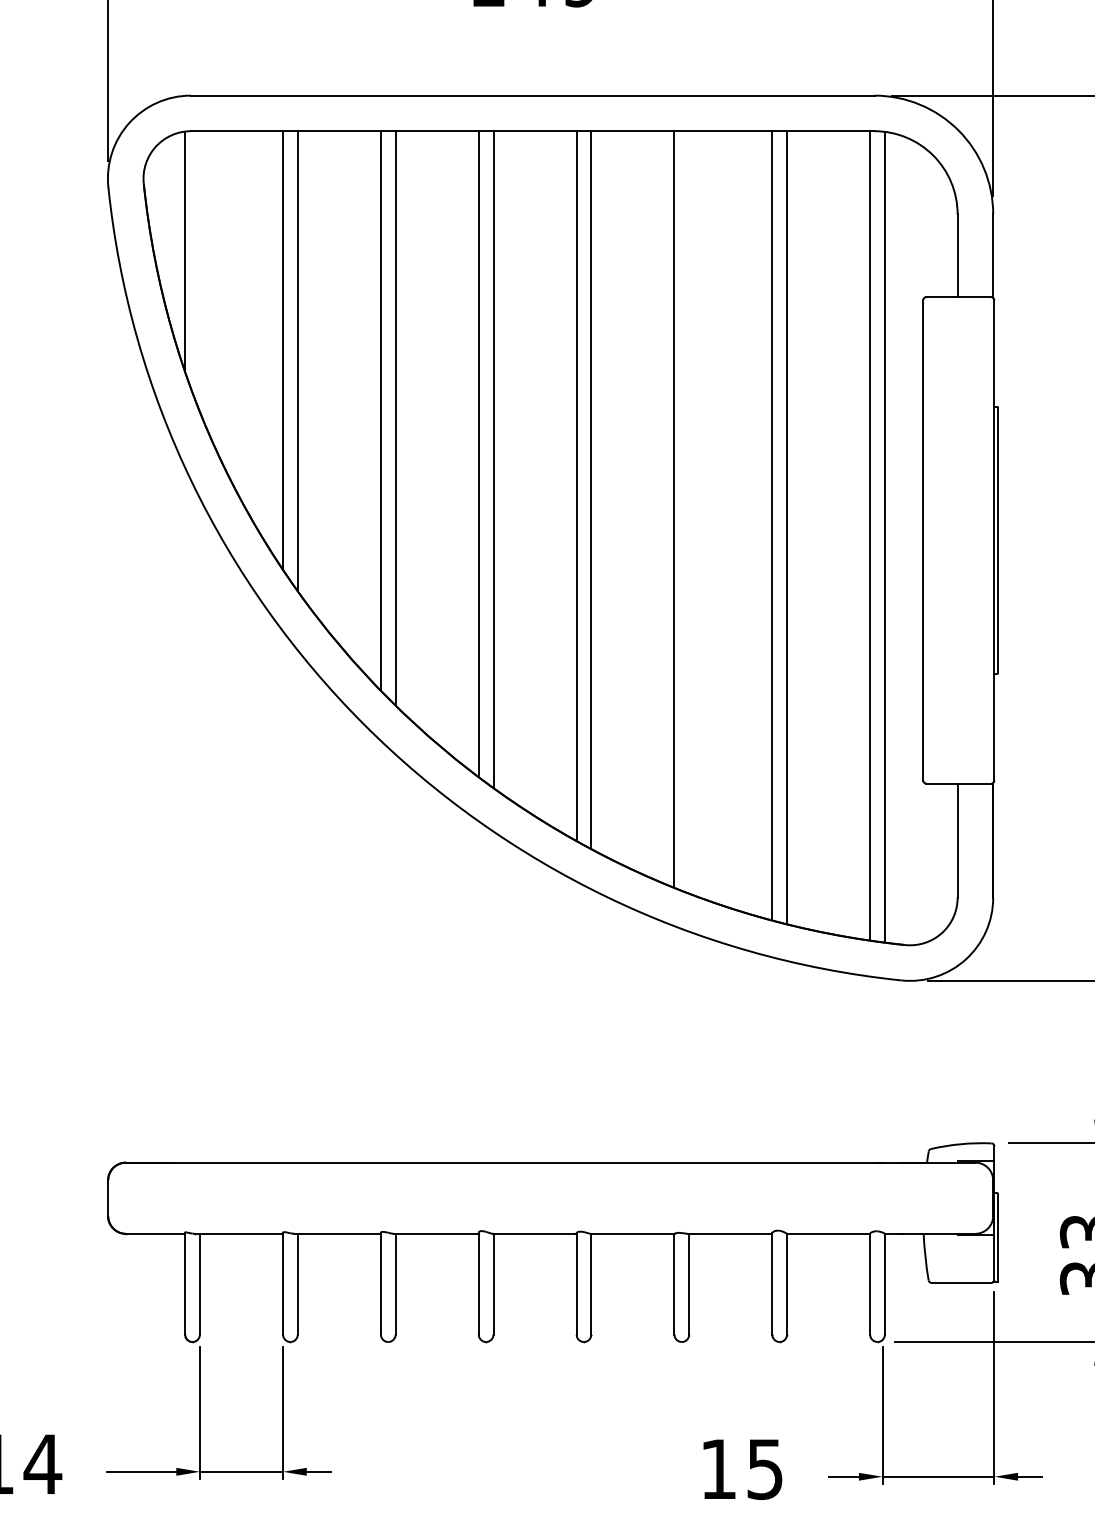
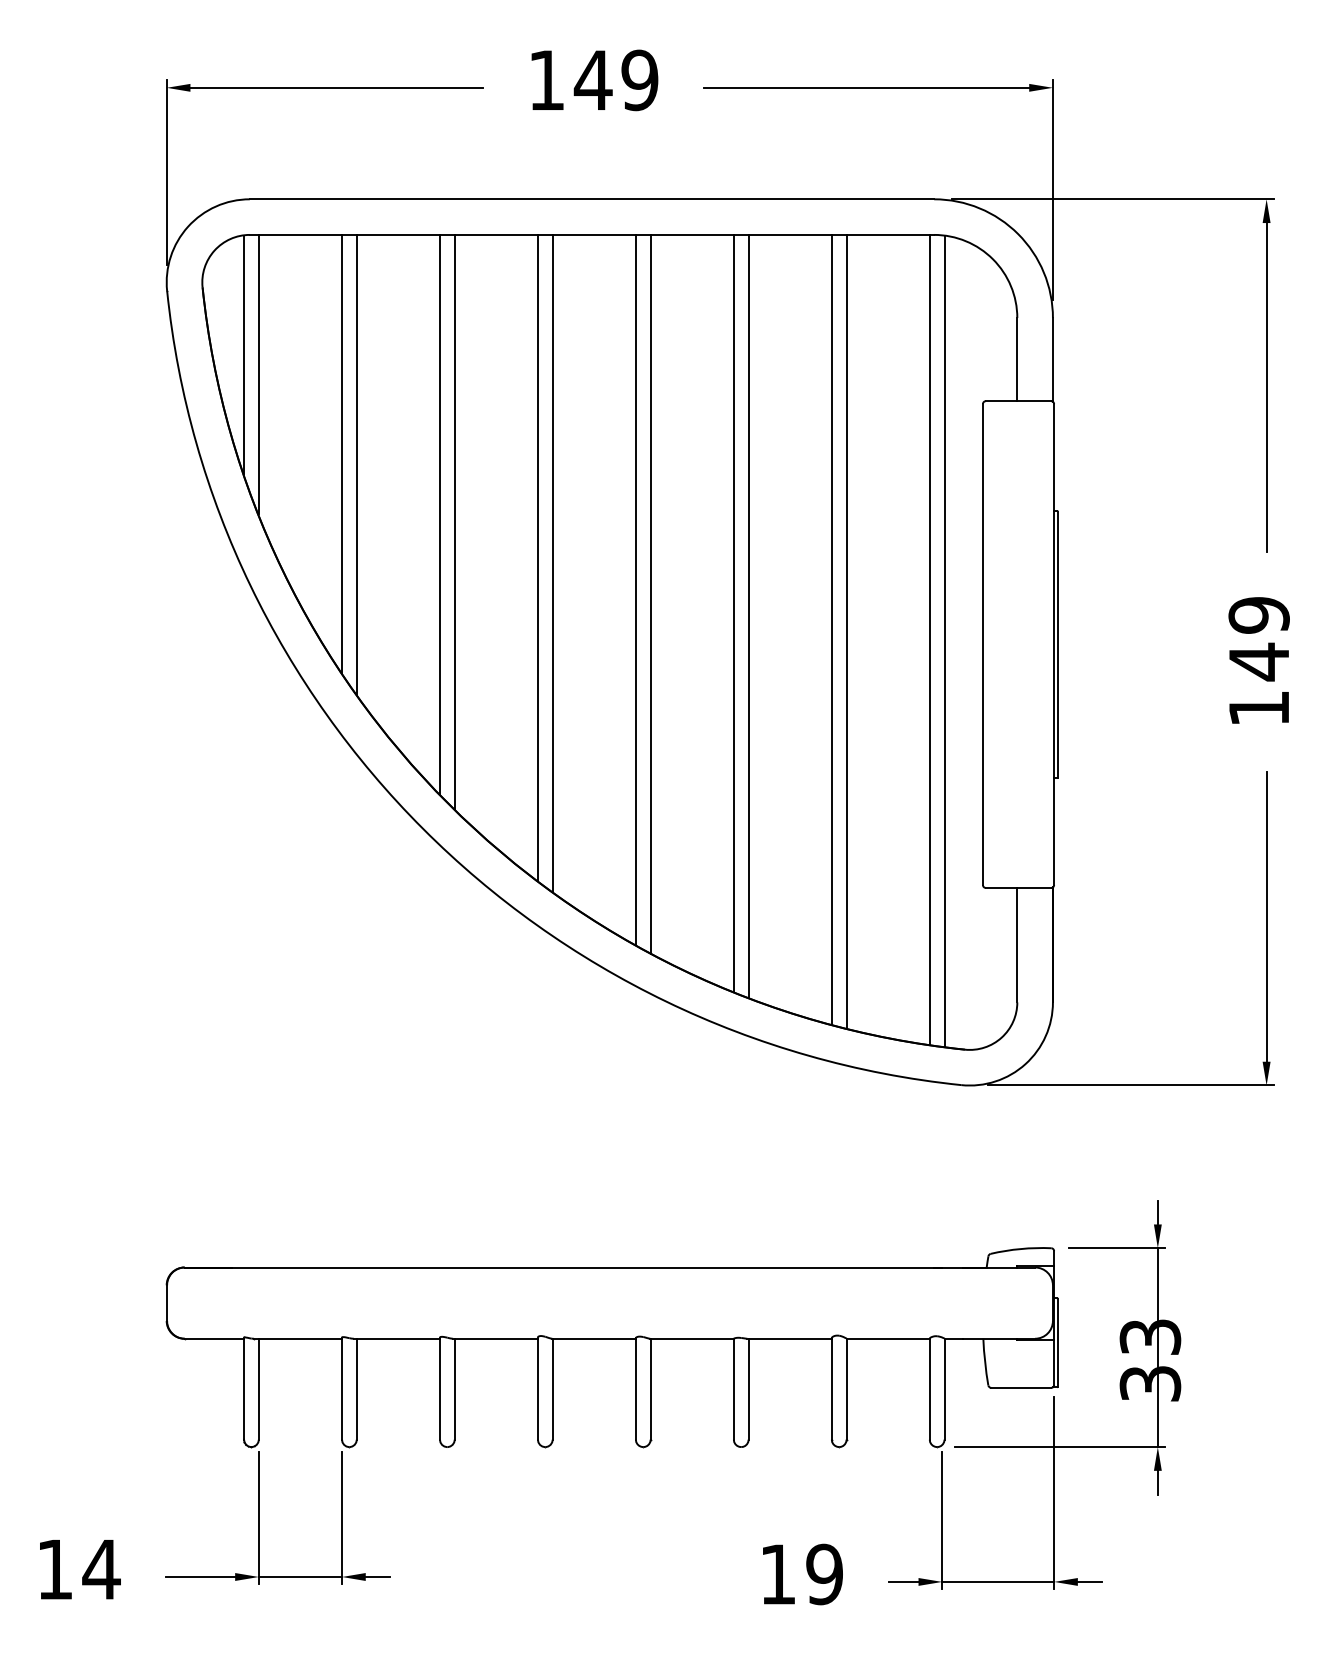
line: (199, 270) -> (258, 374), added
line: (689, 511) -> (748, 615), added
text: (765, 1469) -> (824, 1574), 15 -> 19

